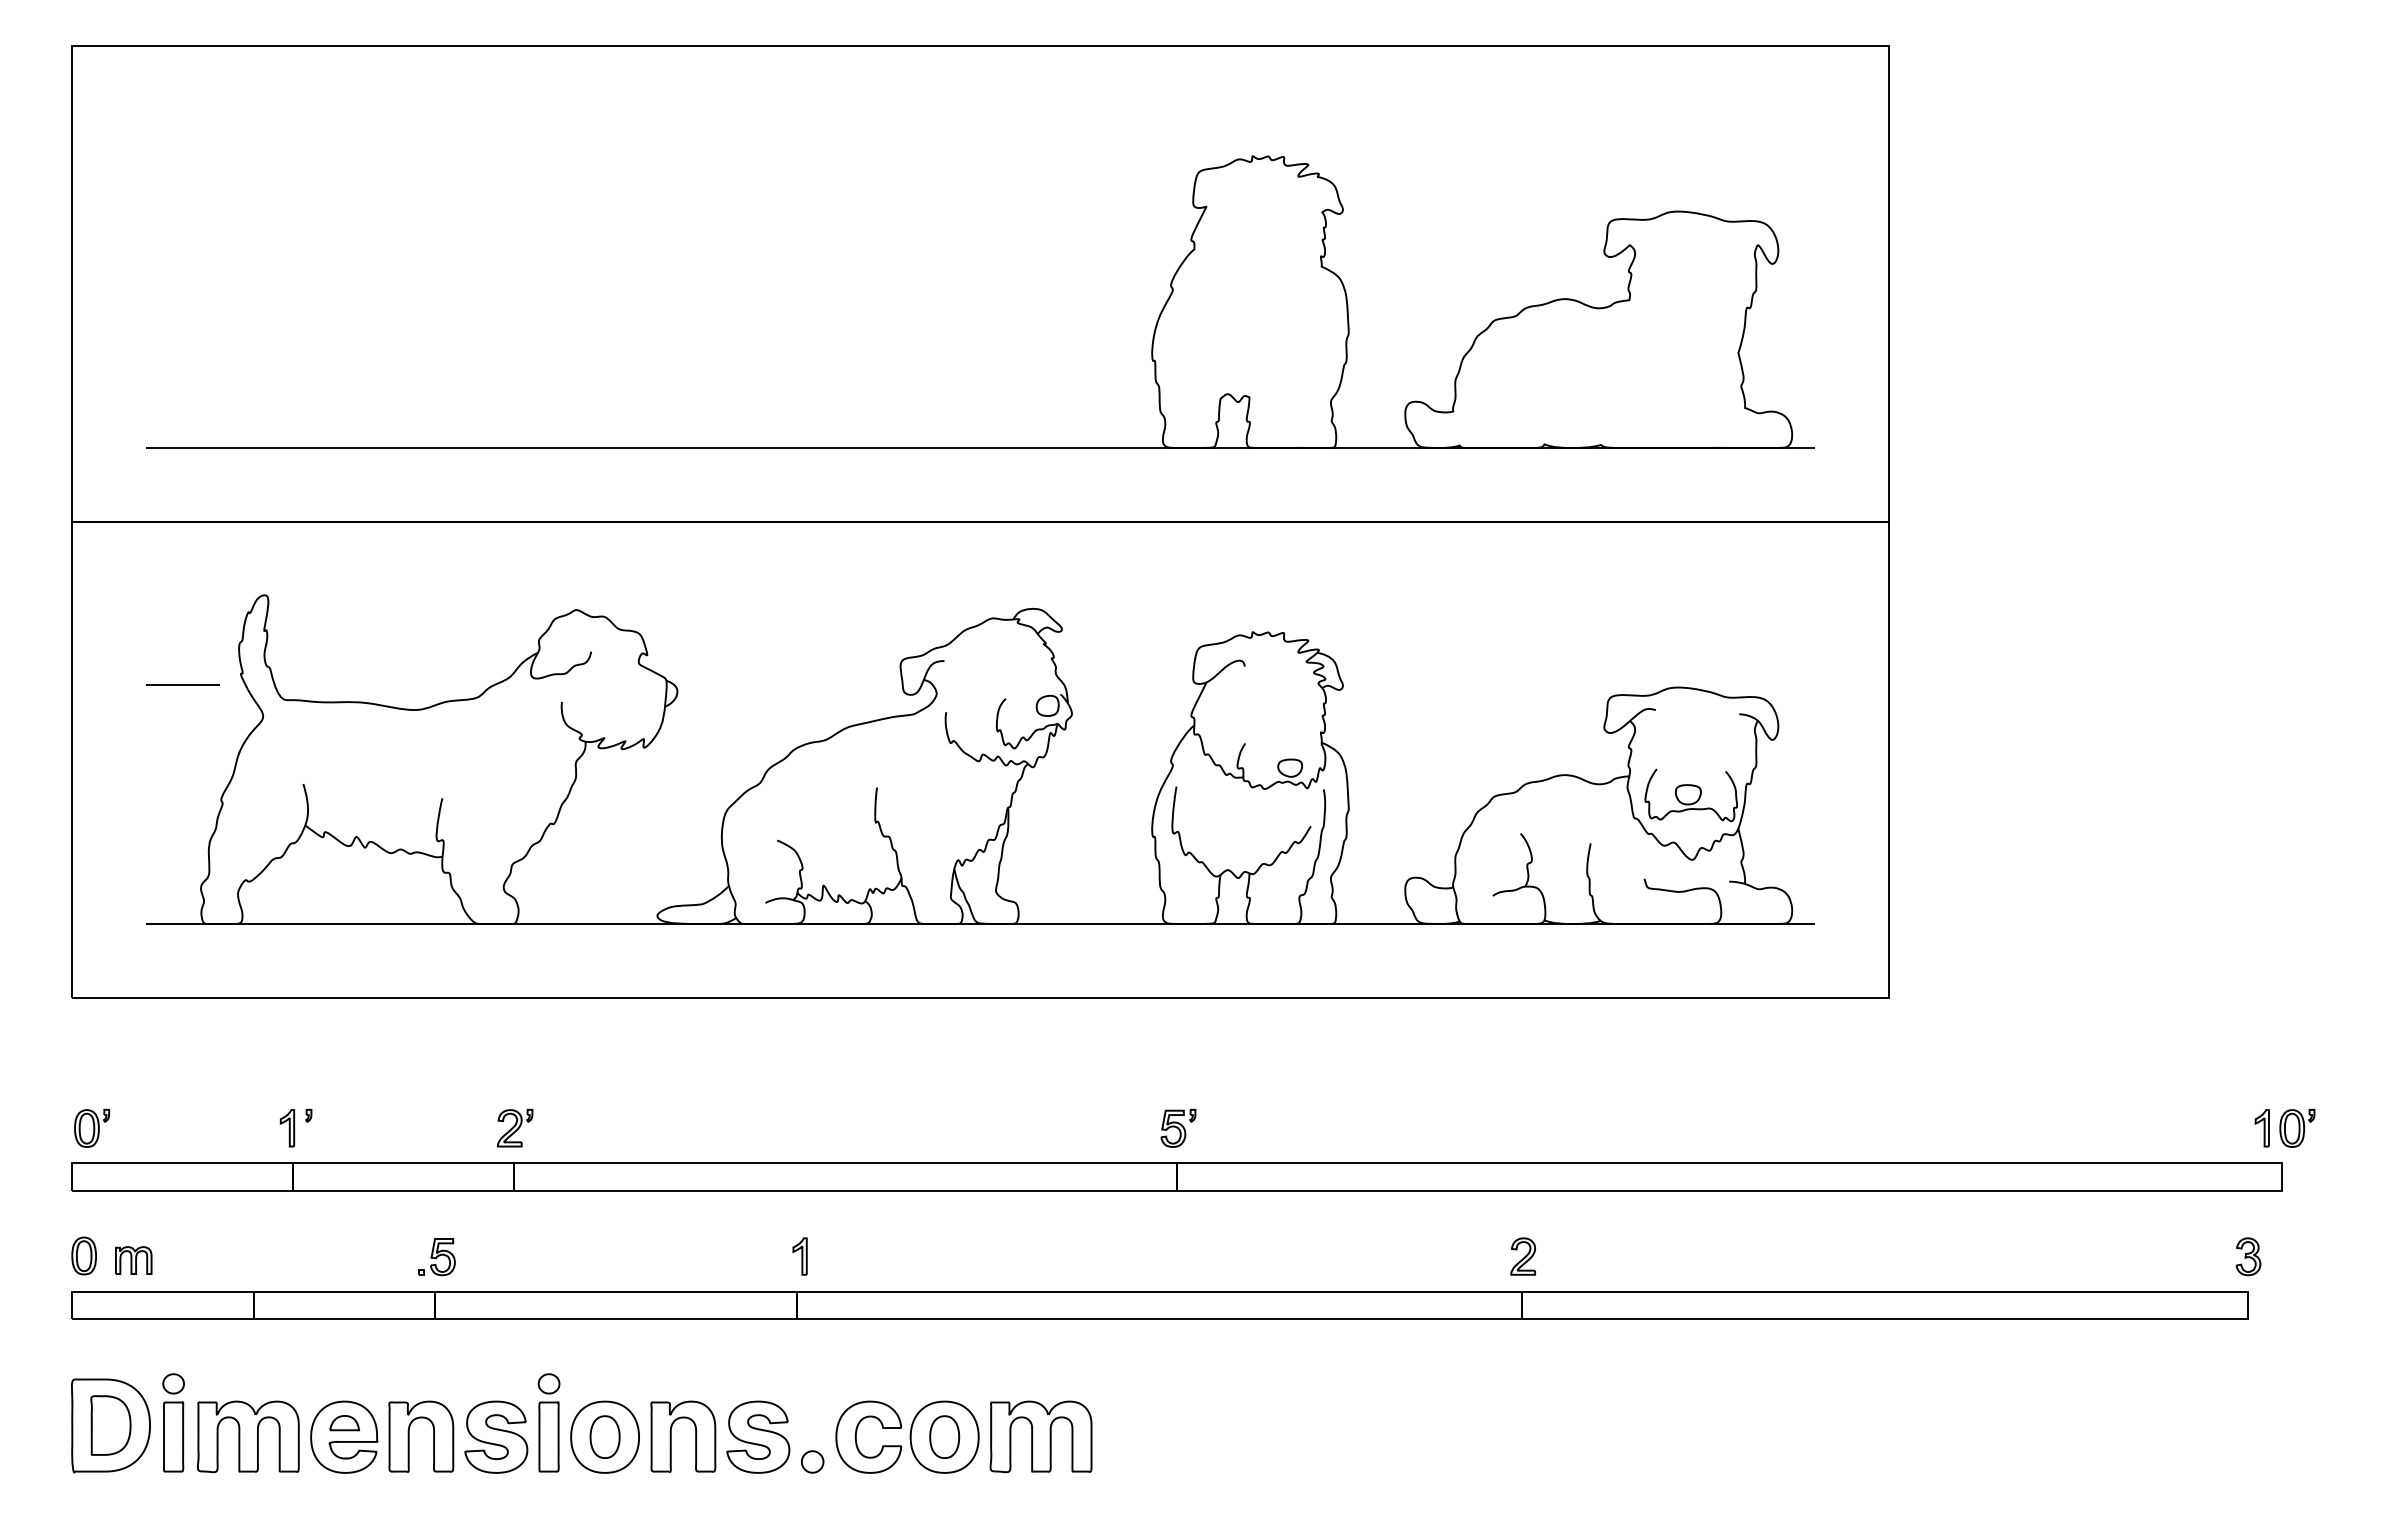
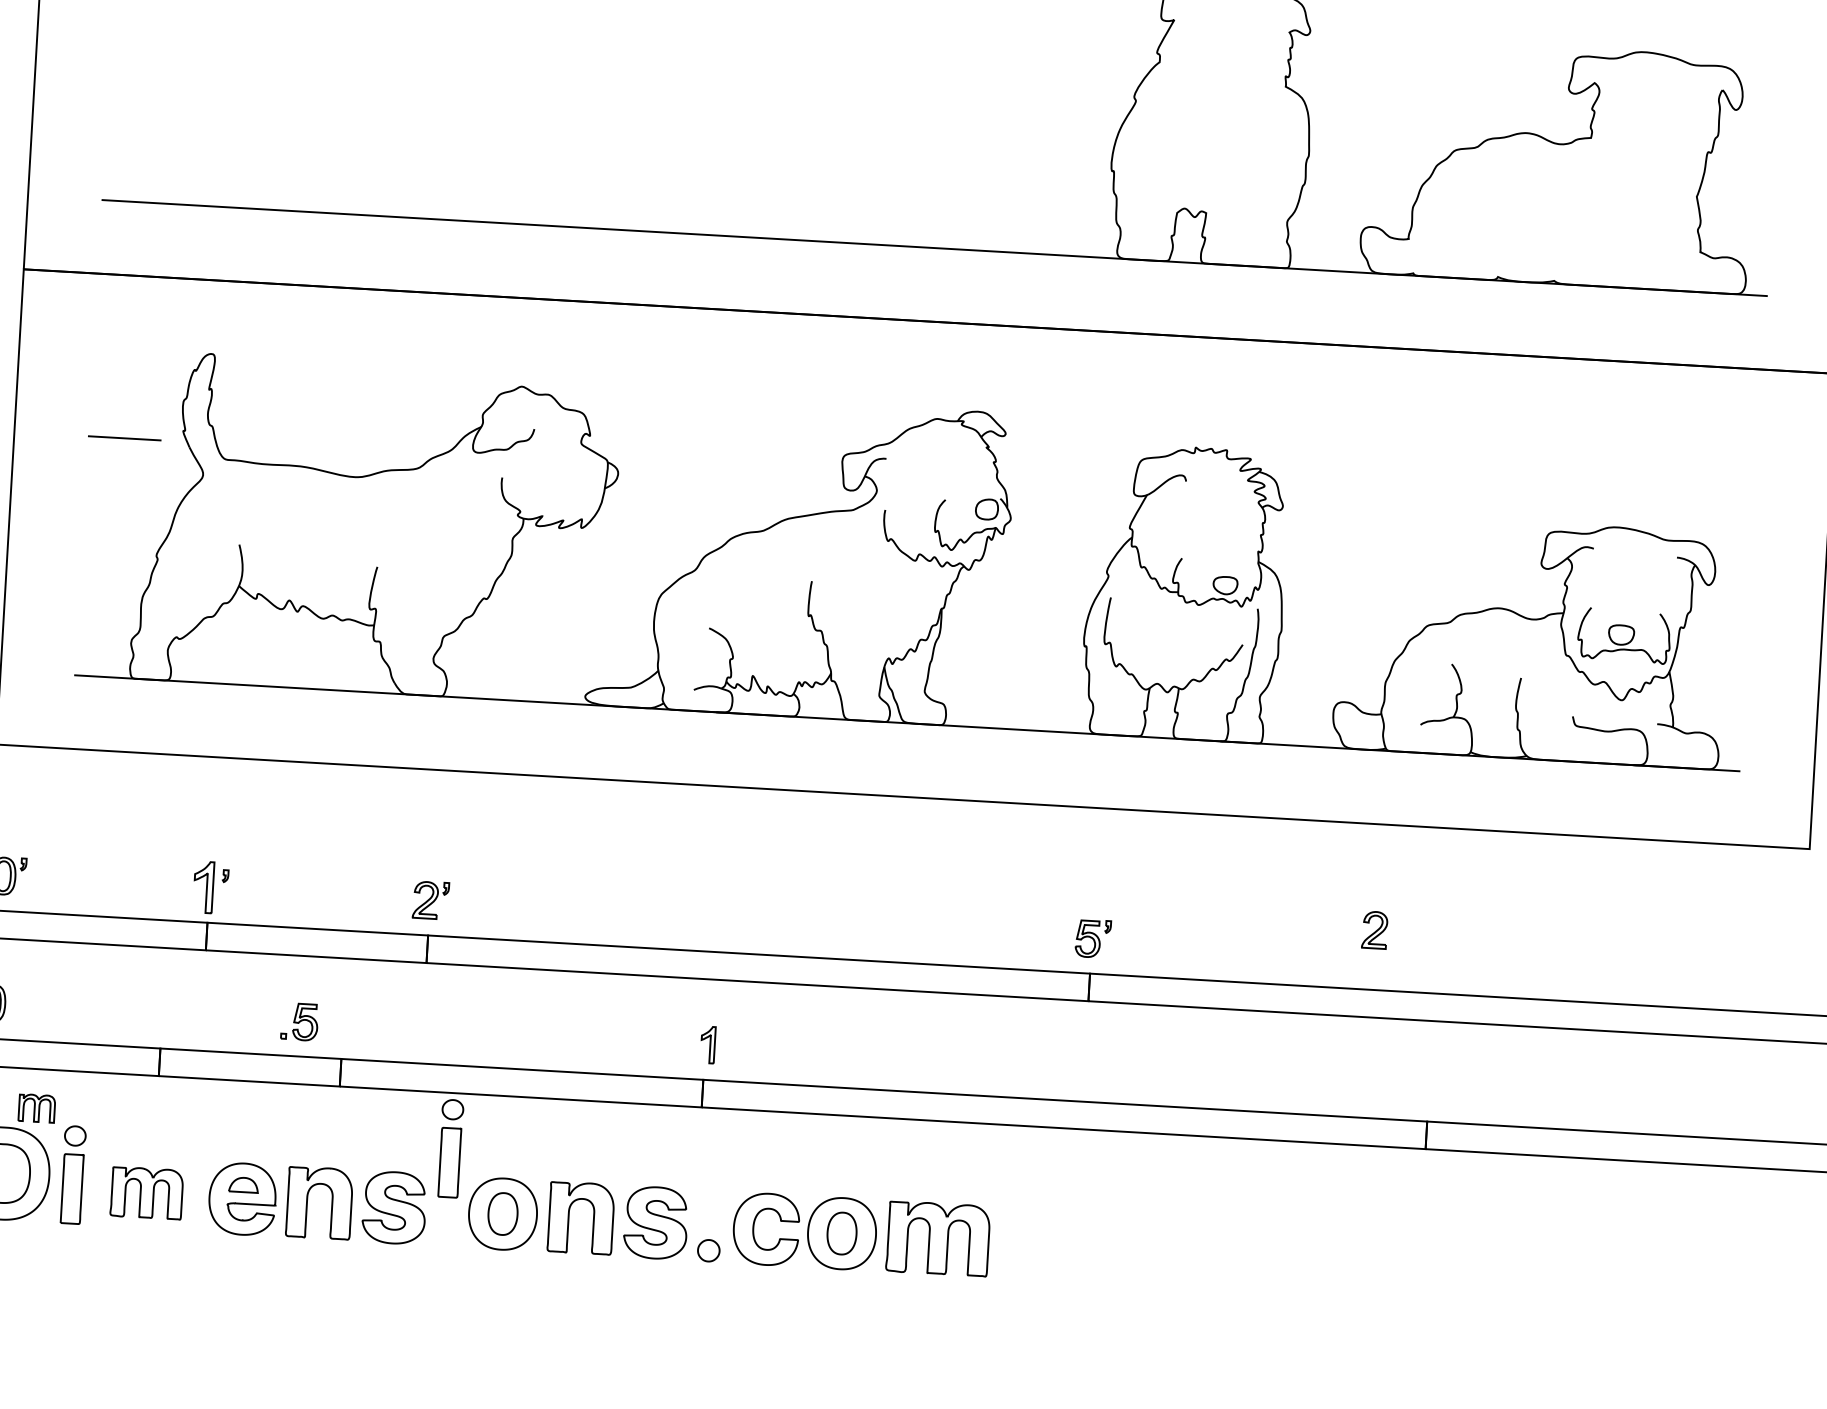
part: (287, 1128) -> (203, 887), size x1.4
part: (1522, 1256) -> (1374, 930), moved
part: (436, 1257) -> (299, 1022), moved
part: (133, 1260) -> (36, 1108), moved
part: (548, 1422) -> (450, 1148), moved
part: (248, 1436) -> (147, 1192), size x0.7

